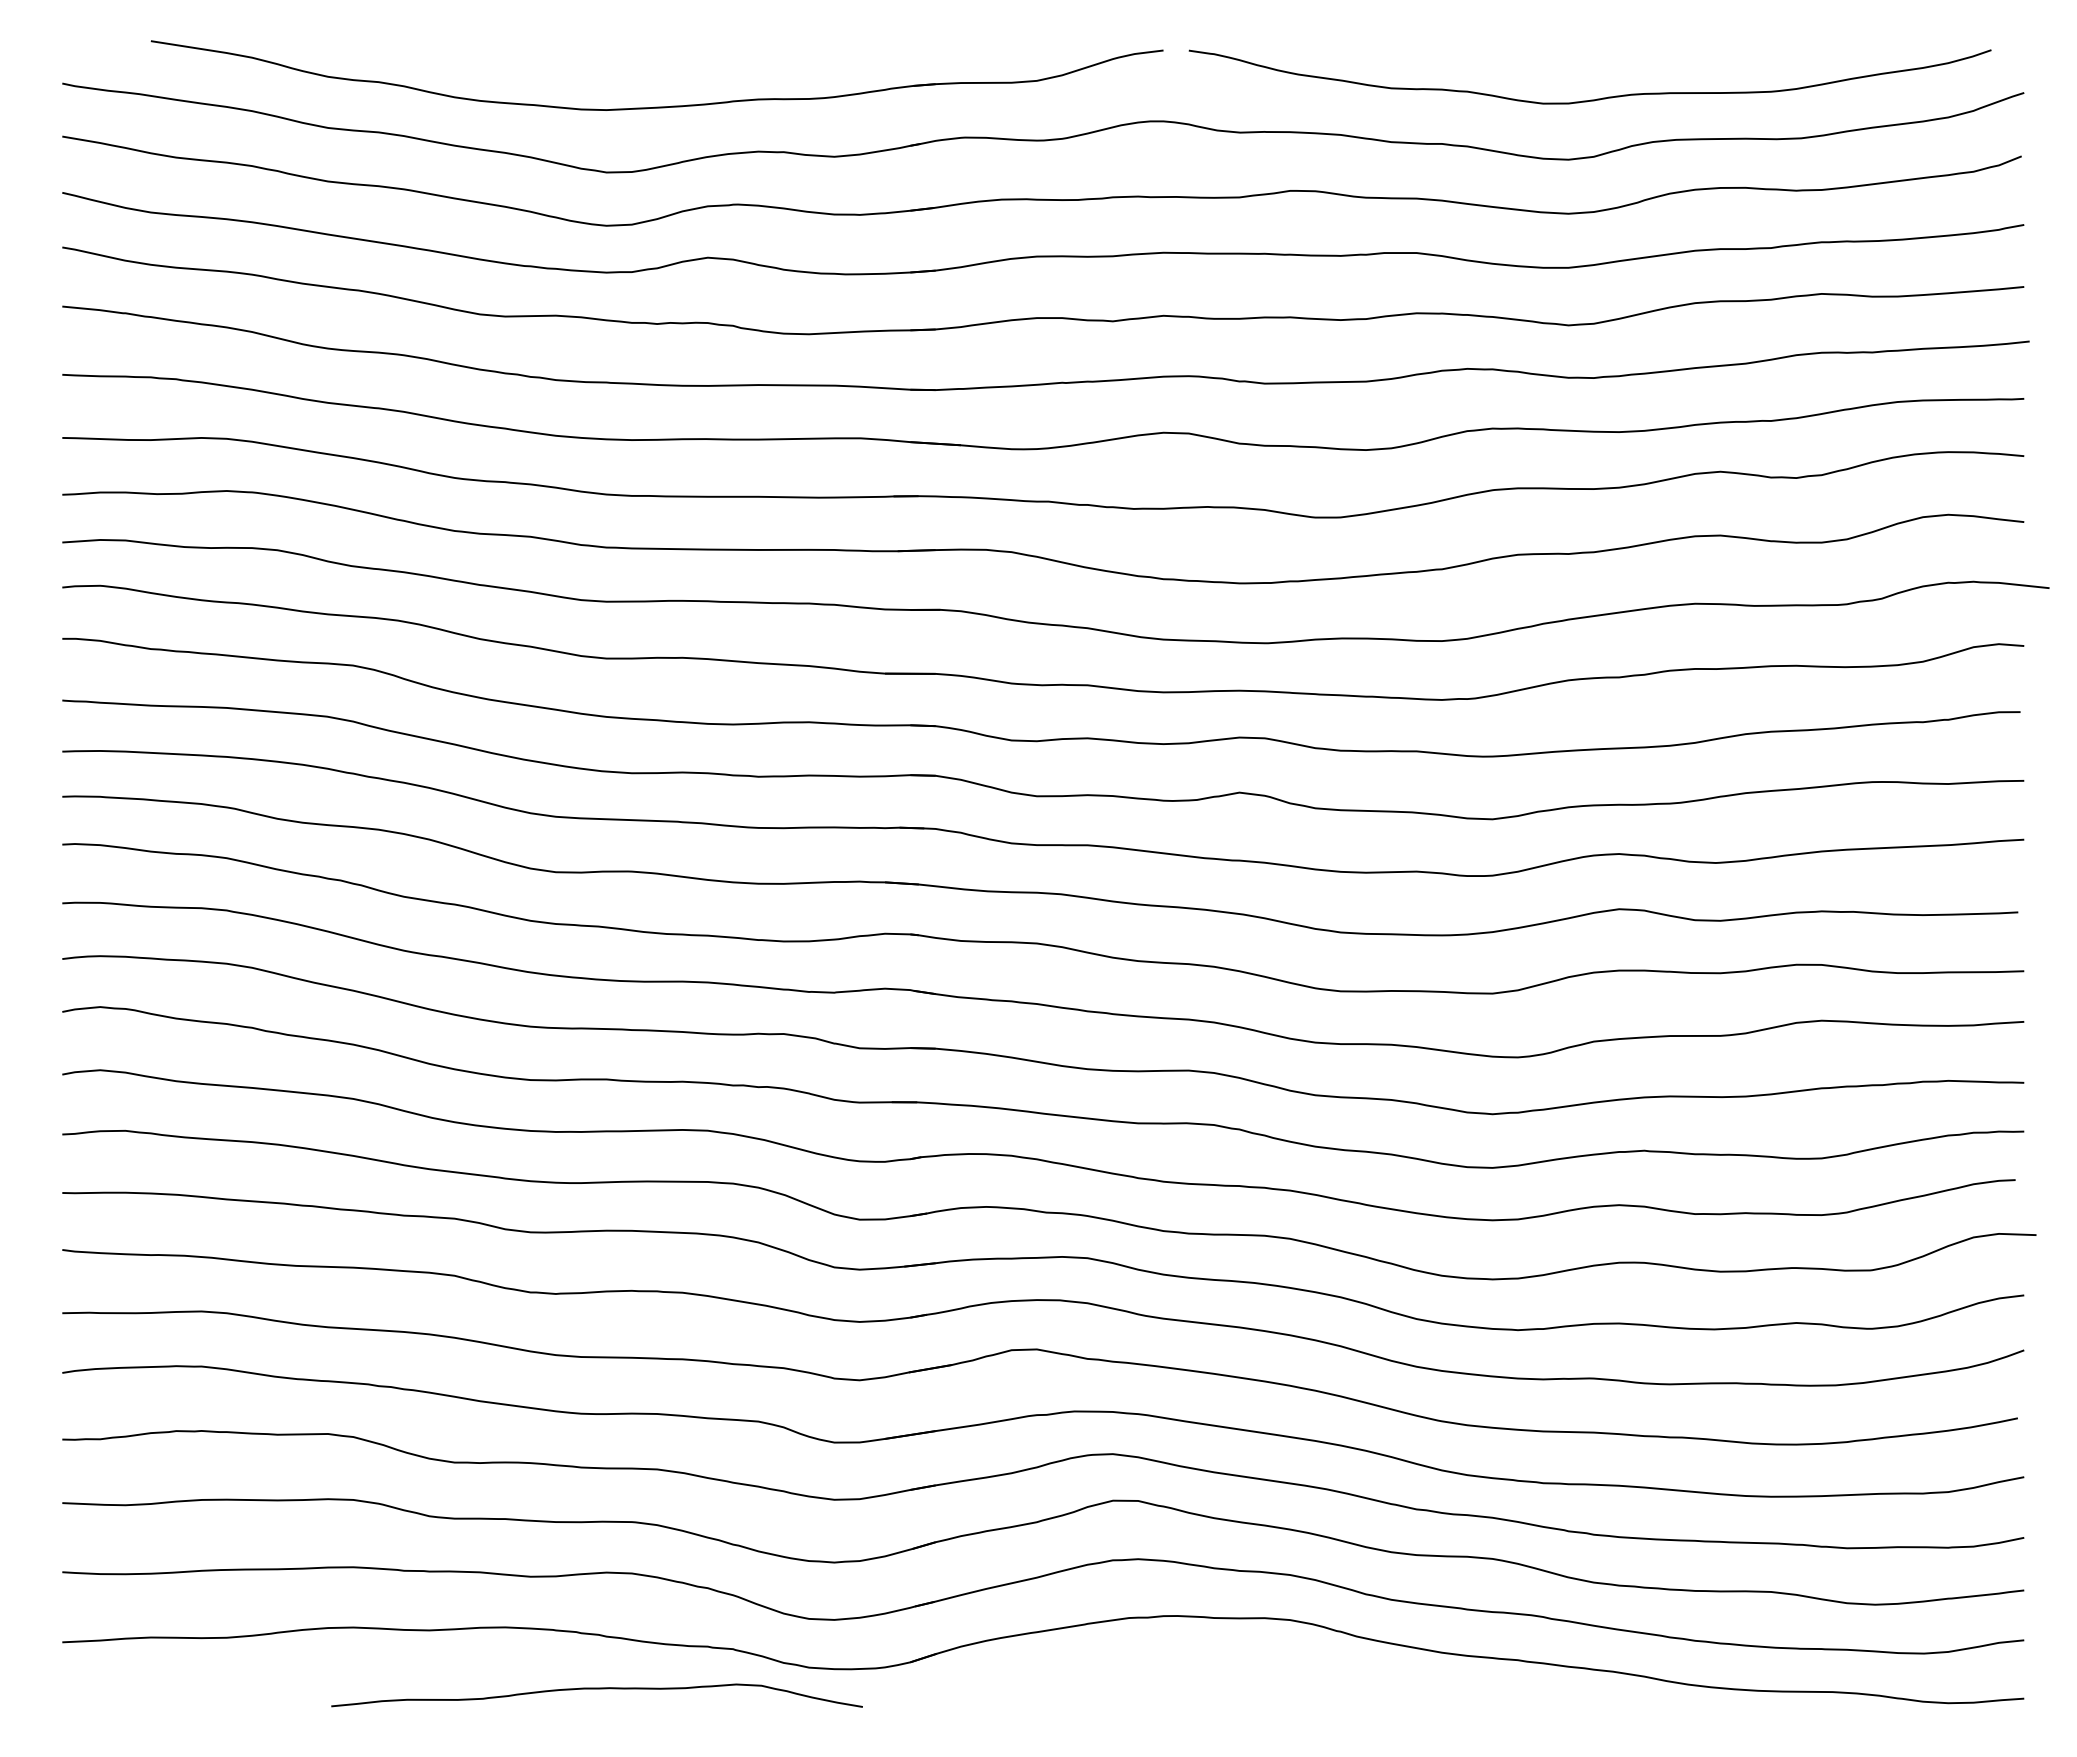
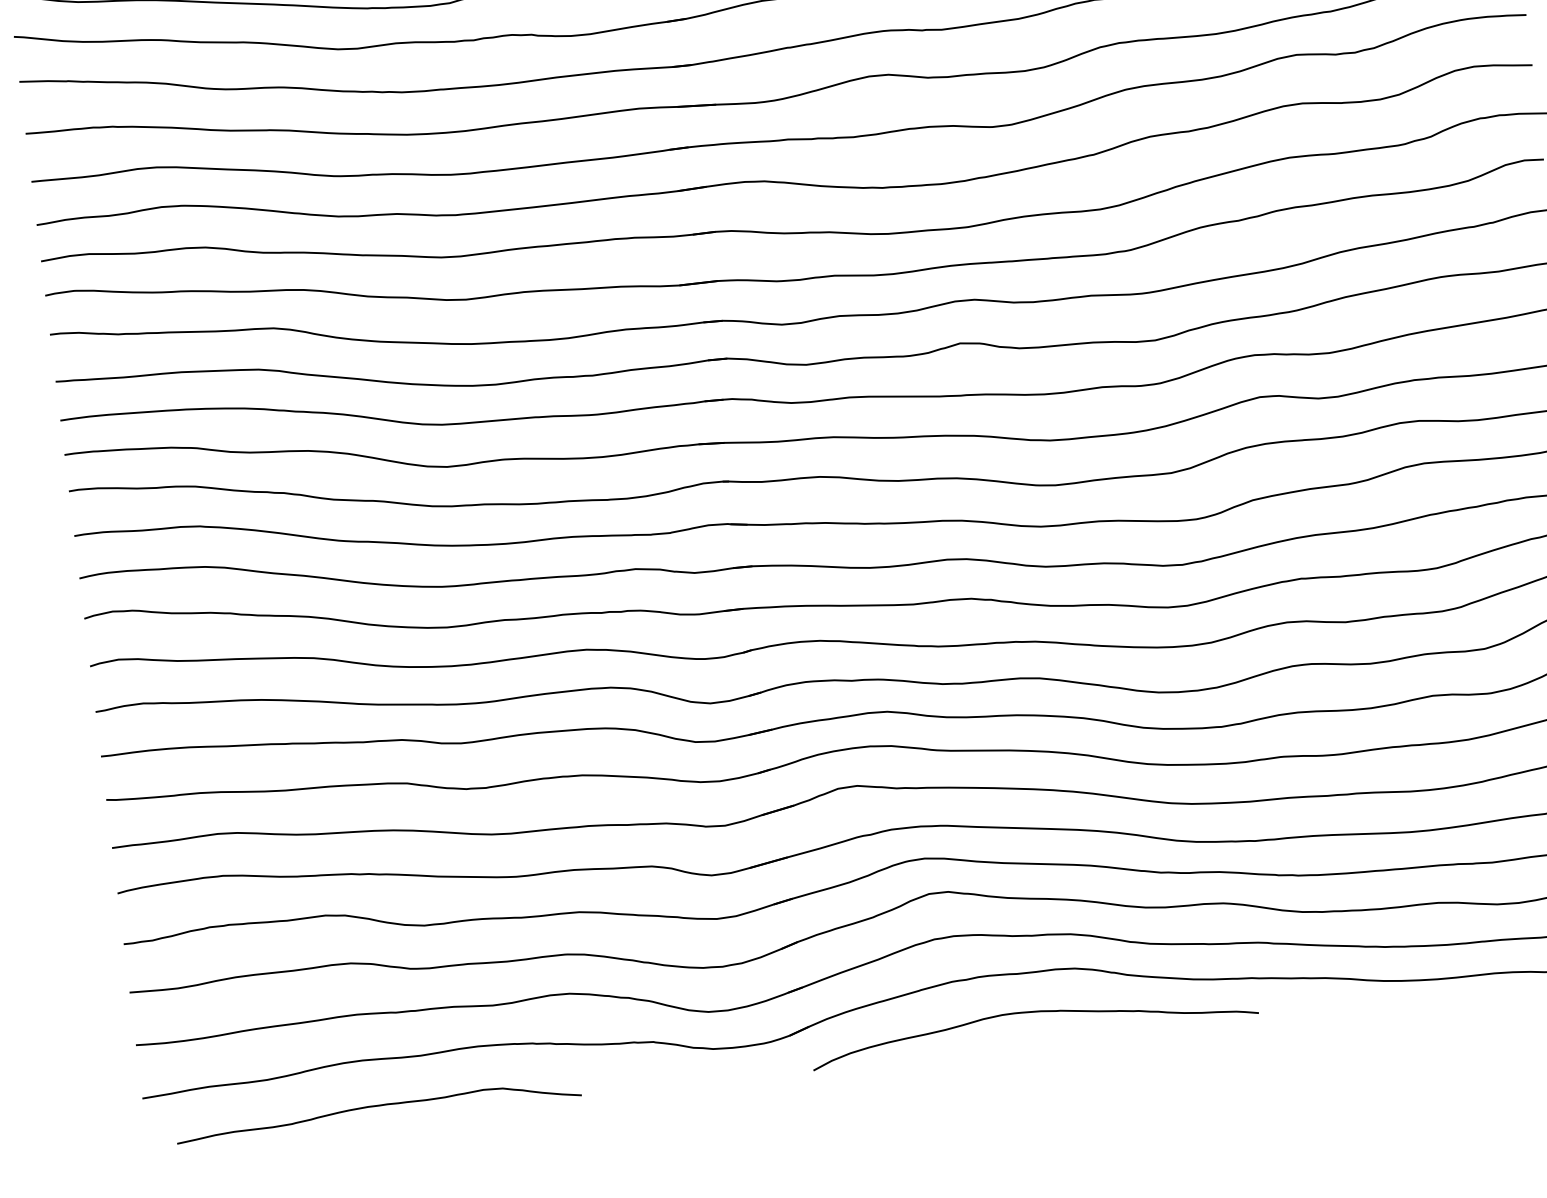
curve: (1228, 1670) -> (1032, 1012), added
curve: (596, 1689) -> (377, 1106), moved

